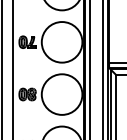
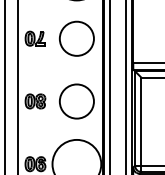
circle: (61, 42) -> (76, 38), size x0.7
circle: (61, 94) -> (76, 101), size x0.7

